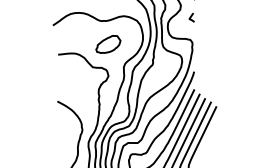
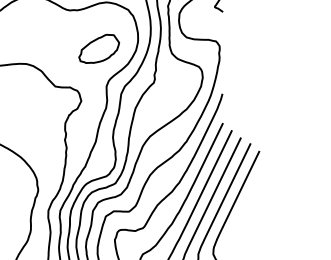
part: (108, 44) -> (99, 49), moved

